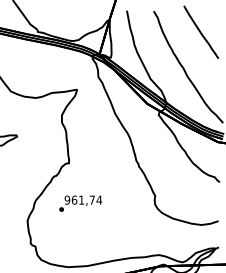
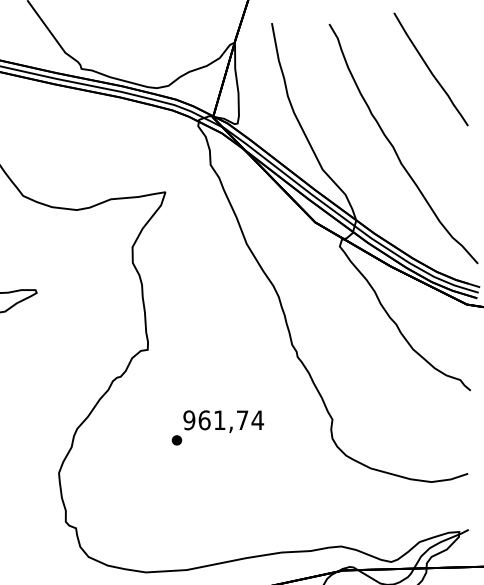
text: (80, 203) -> (217, 427), moved

